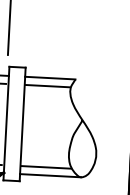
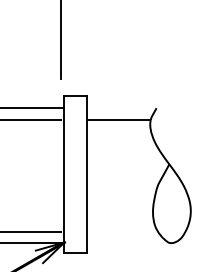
line: (50, 78) -> (121, 108), removed
line: (46, 167) -> (122, 231), removed
line: (50, 175) -> (128, 243), removed

